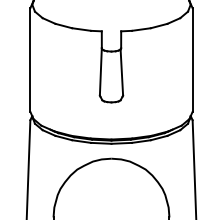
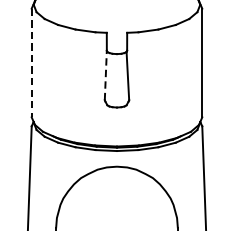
line: (30, 60) -> (31, 63), solid -> dashed
line: (100, 71) -> (105, 75), solid -> dashed

